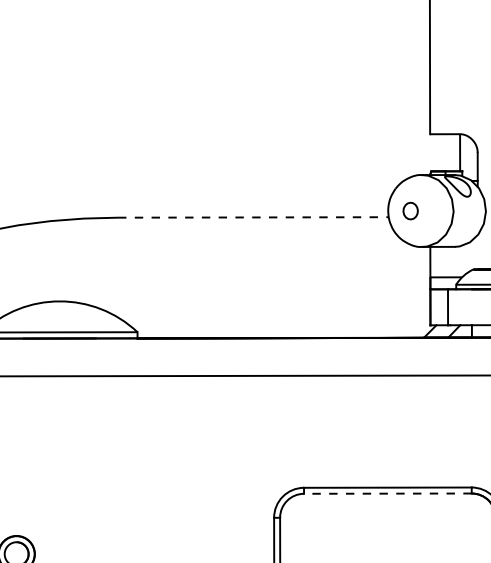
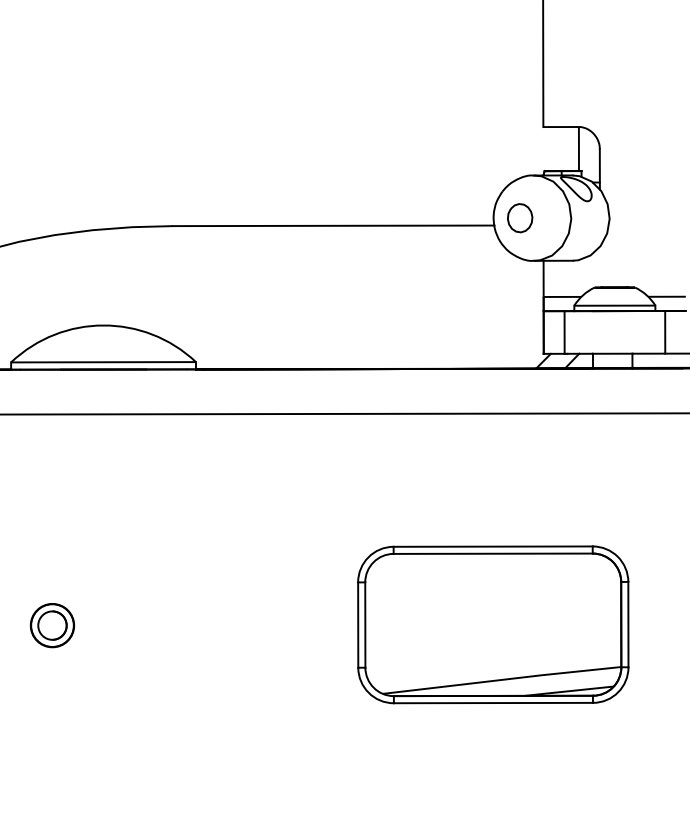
part: (410, 211) -> (520, 218), size x1.43
line: (253, 217) -> (333, 225), dashed -> solid
line: (388, 493) -> (493, 553), dashed -> solid

